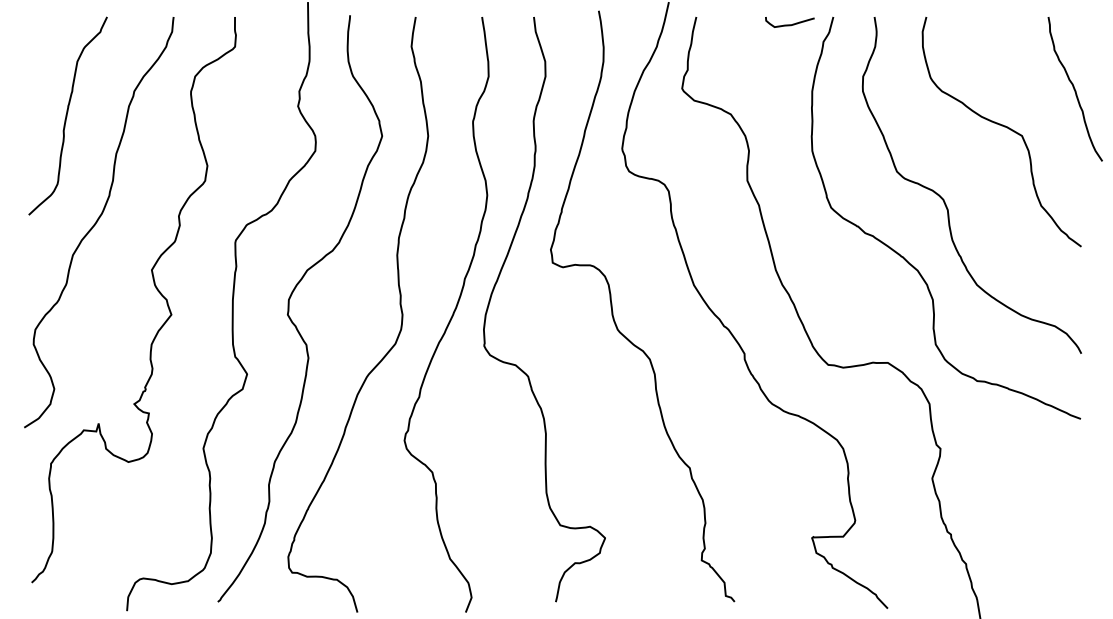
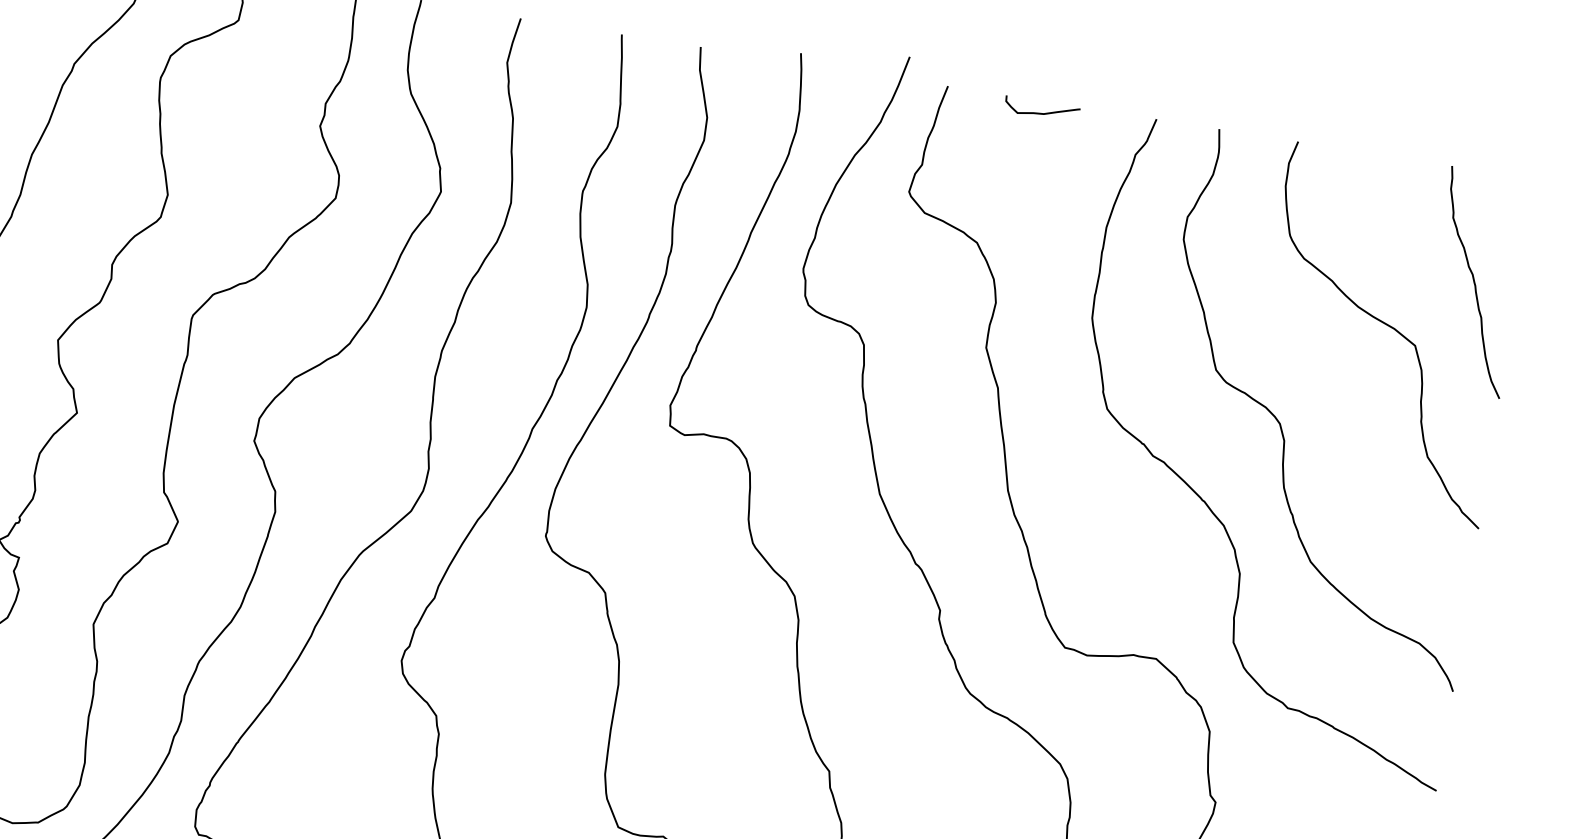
curve: (789, 24) -> (1040, 112), moved
curve: (1074, 89) -> (1474, 282), moved

